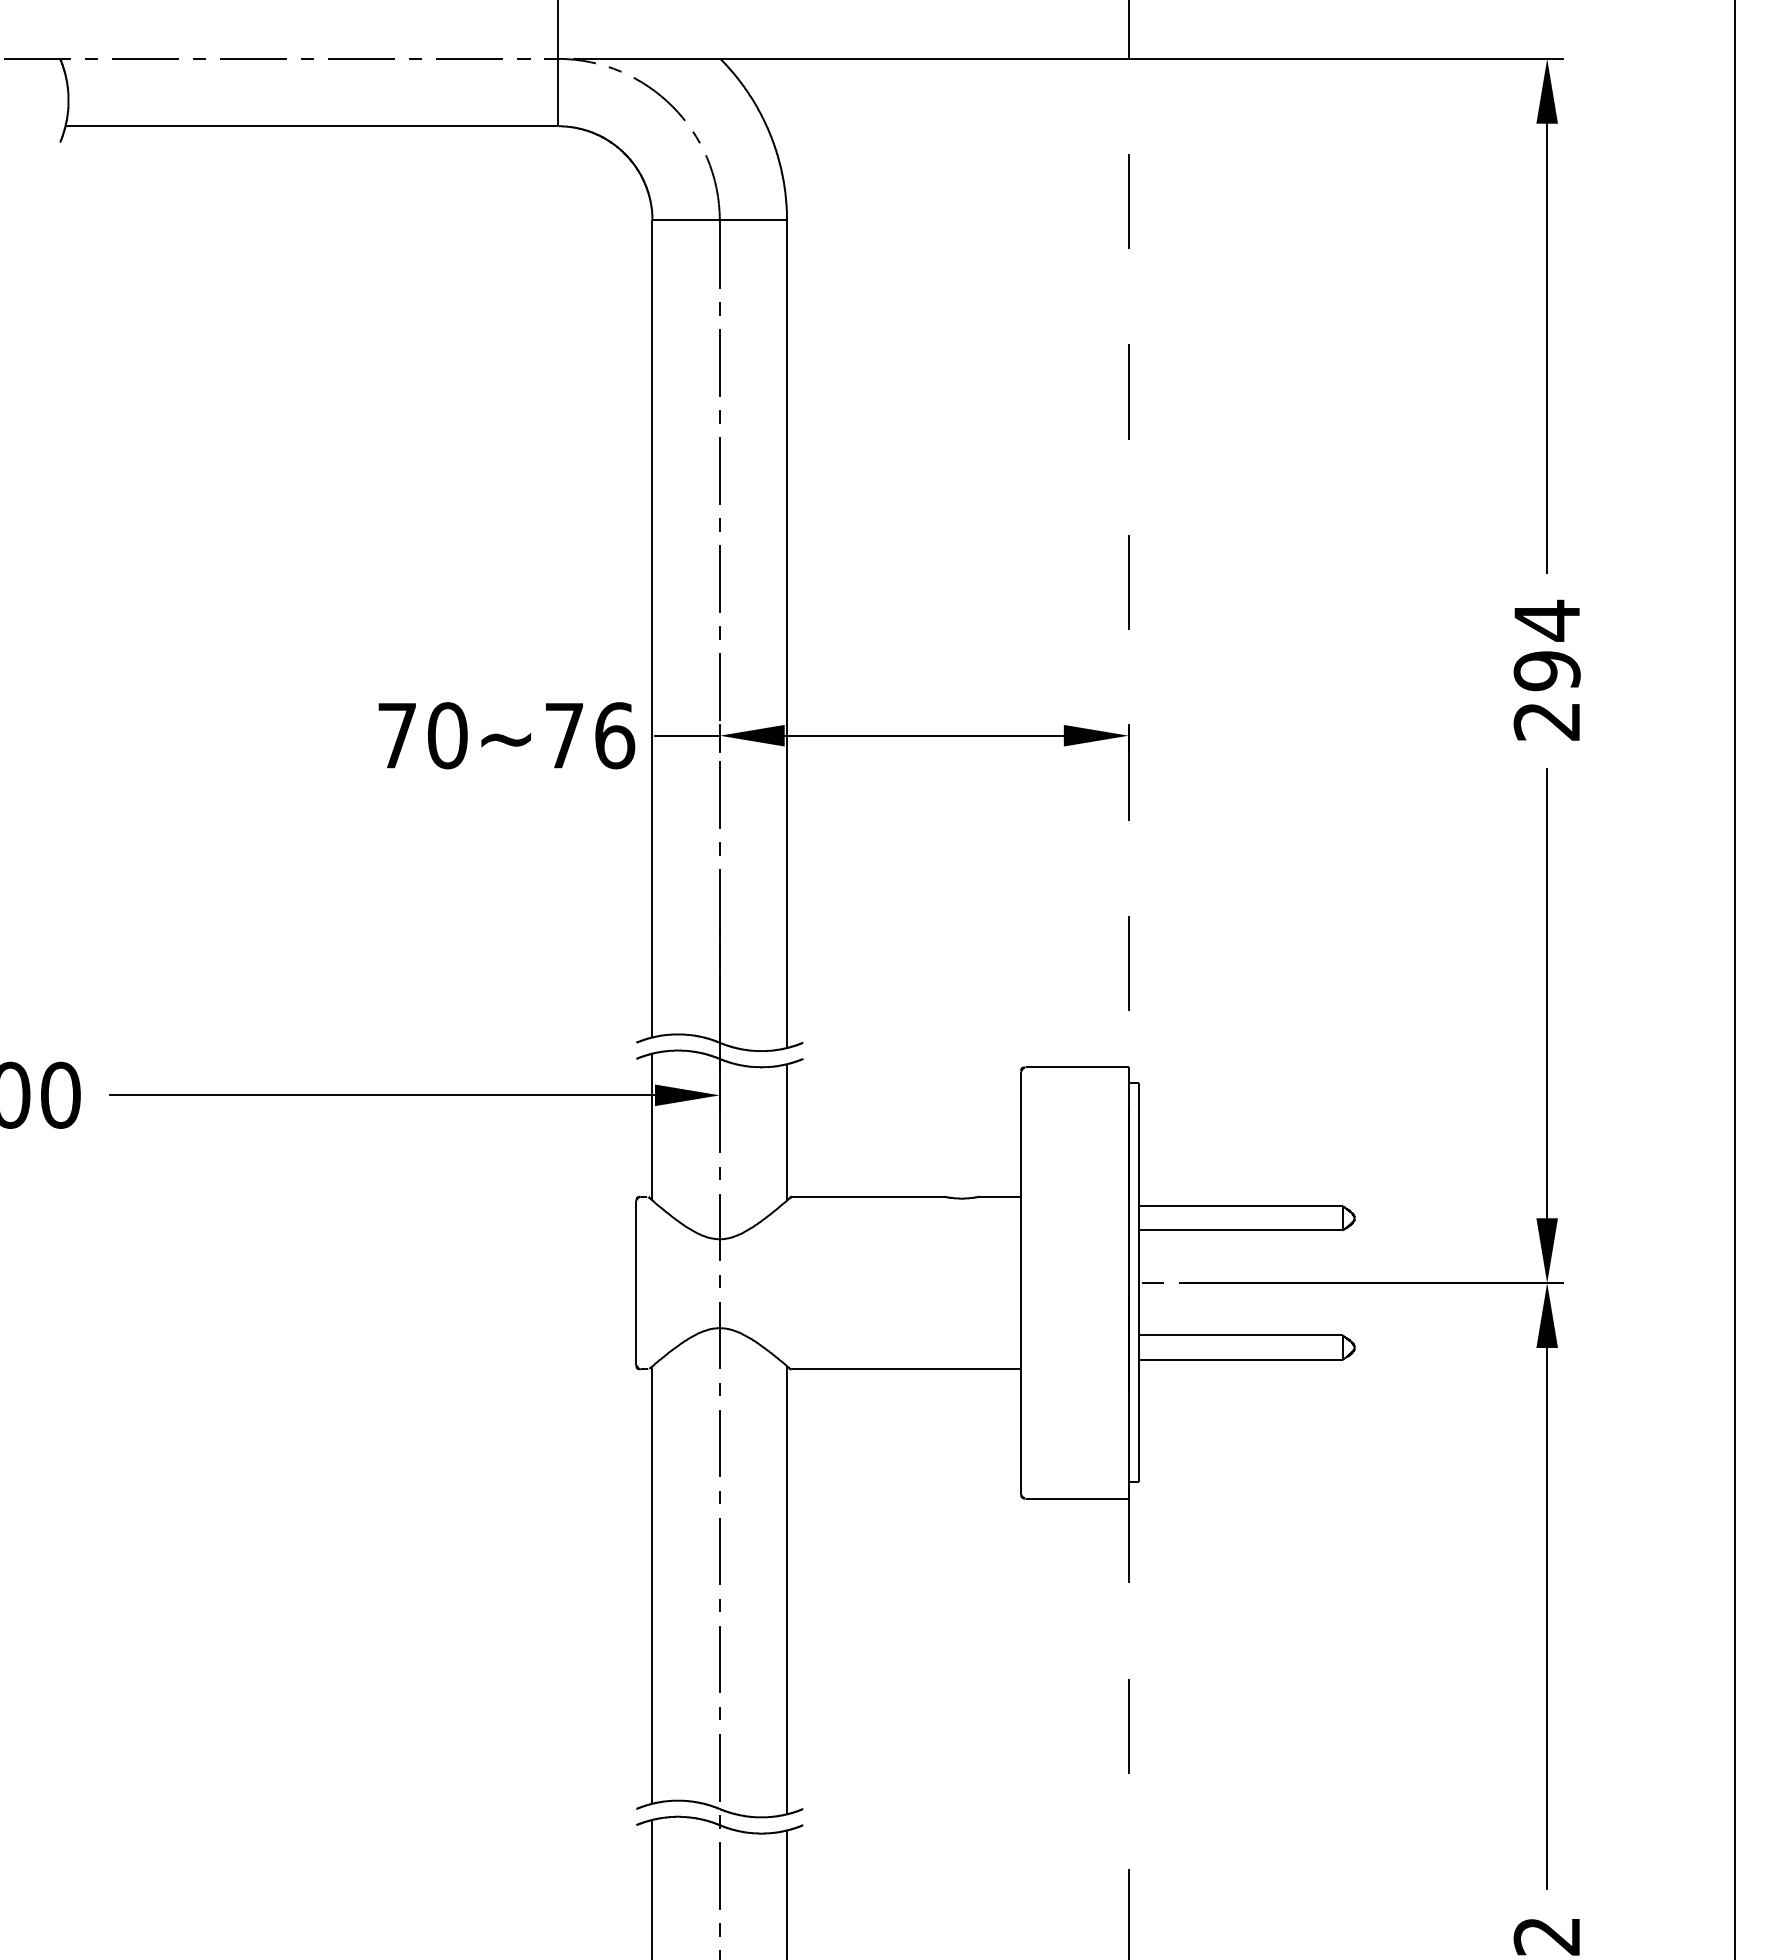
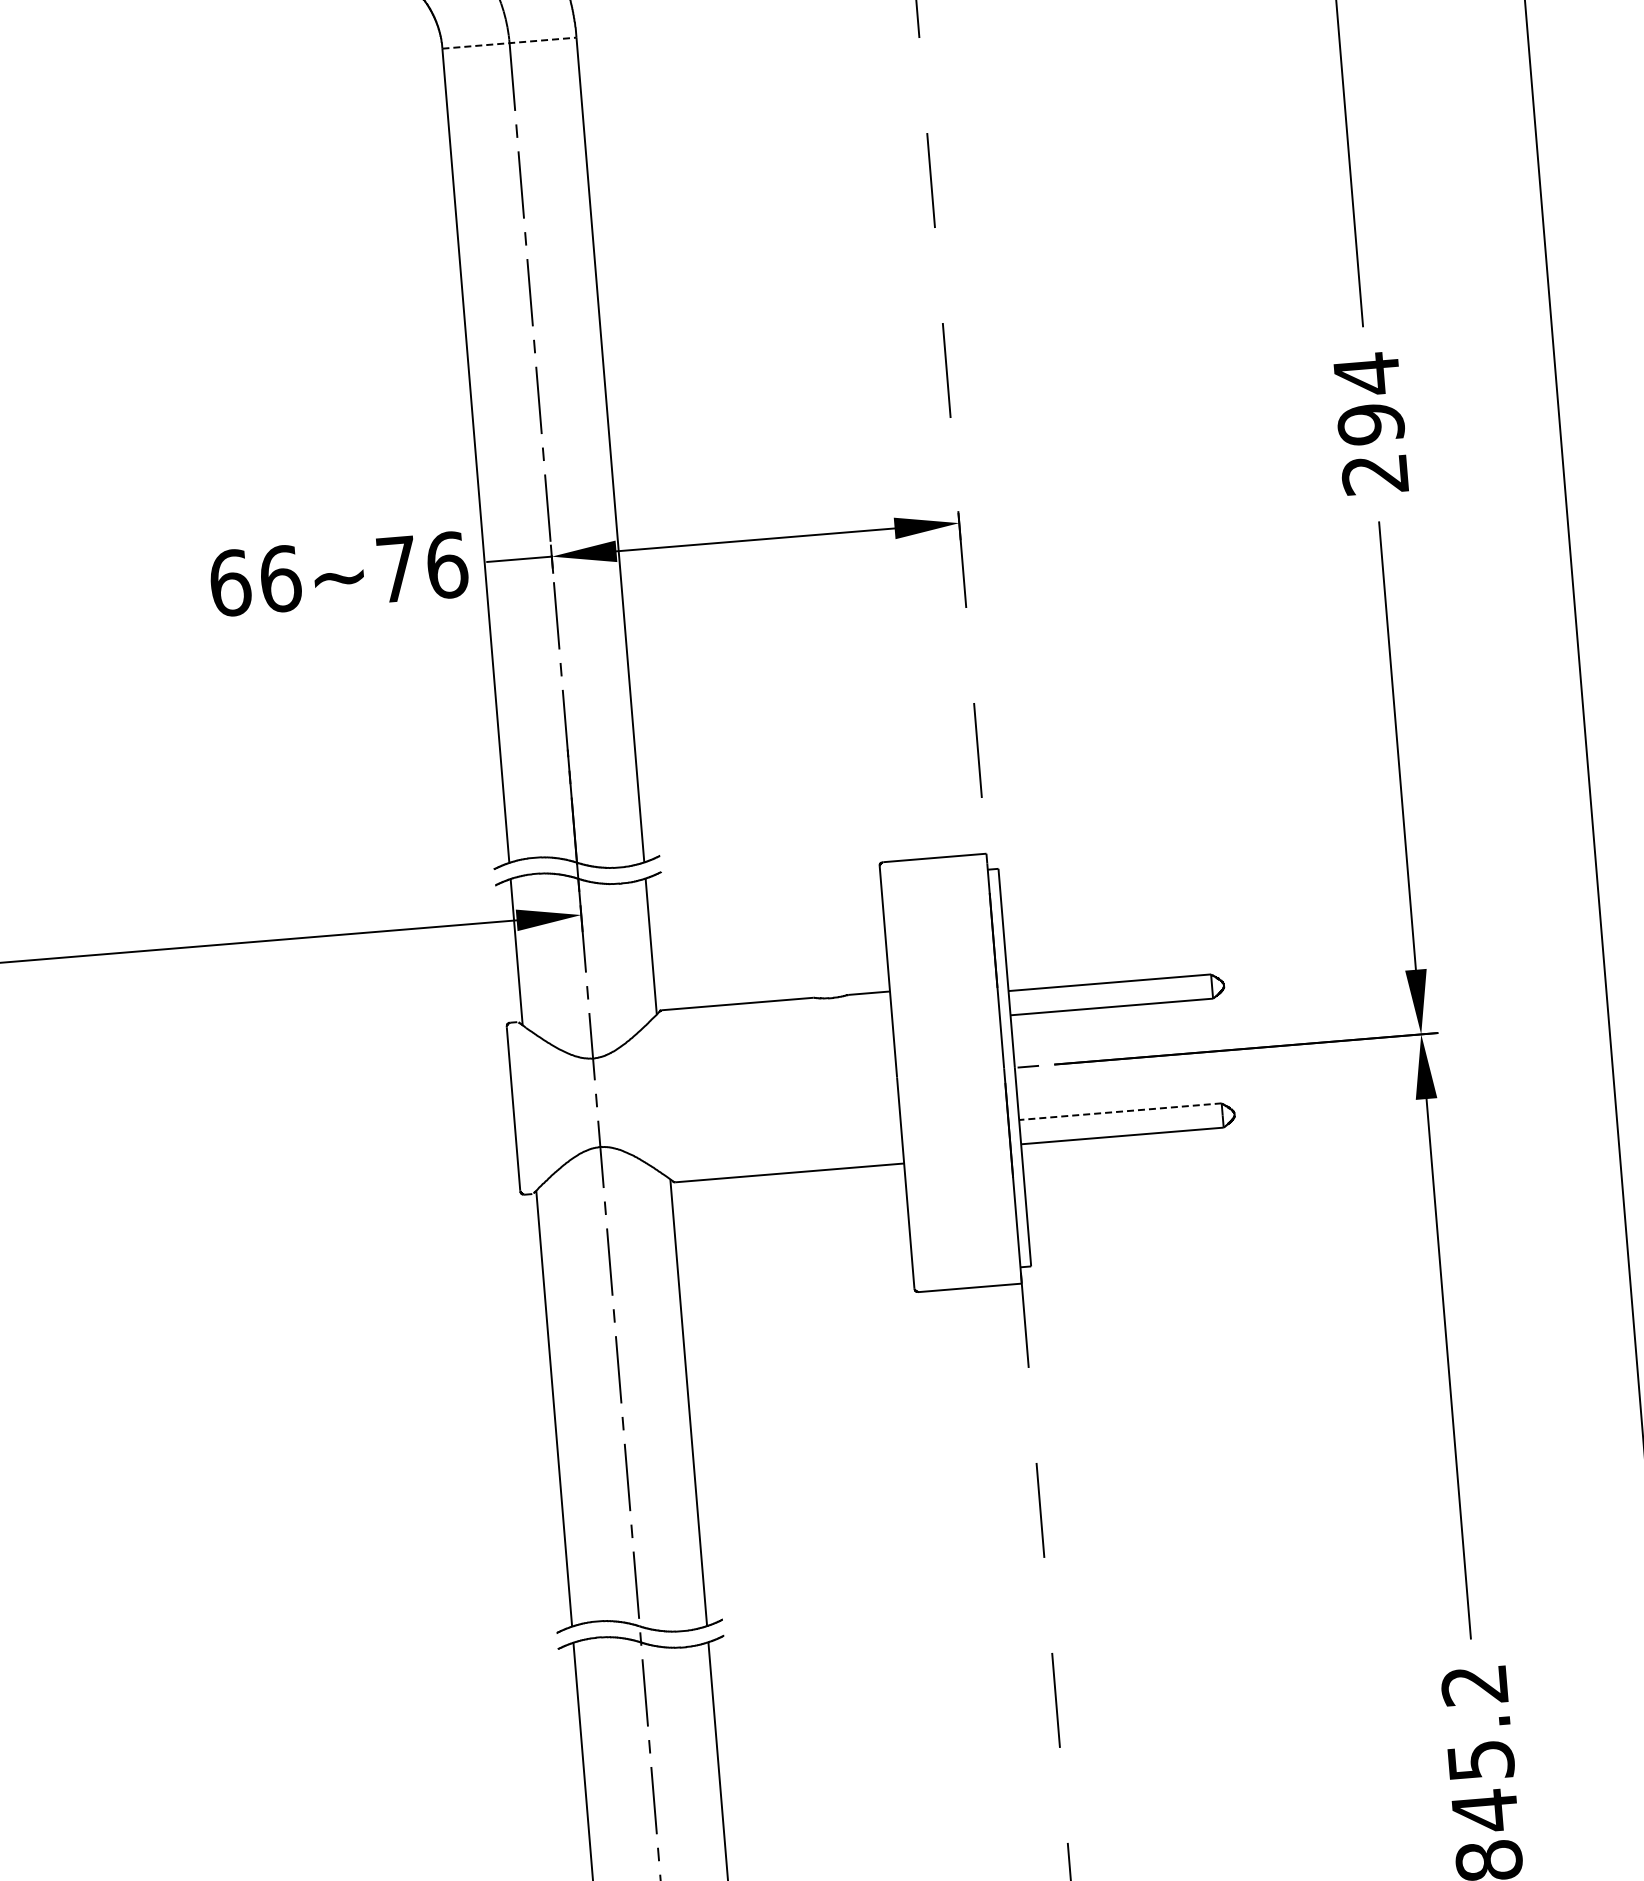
line: (720, 220) -> (510, 43), solid -> dashed
text: (422, 735) -> (255, 580), 70~76 -> 66~76
line: (1241, 1335) -> (1120, 1111), solid -> dashed

